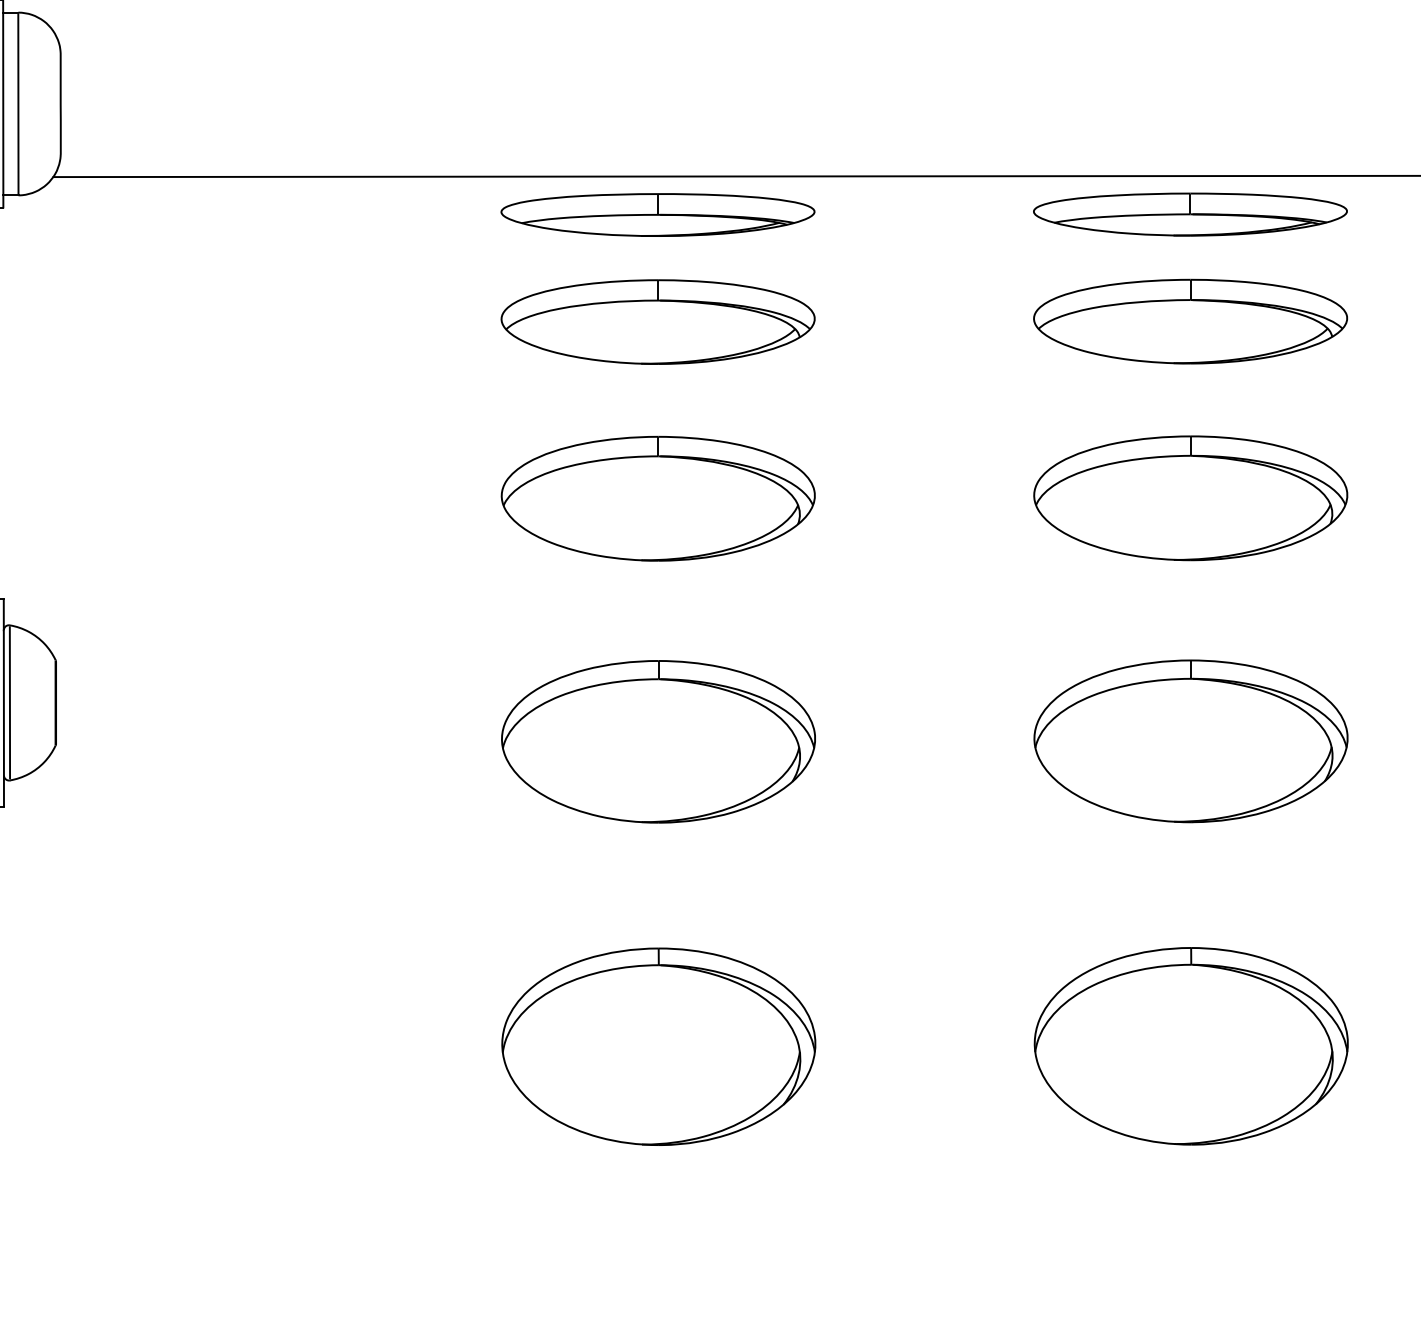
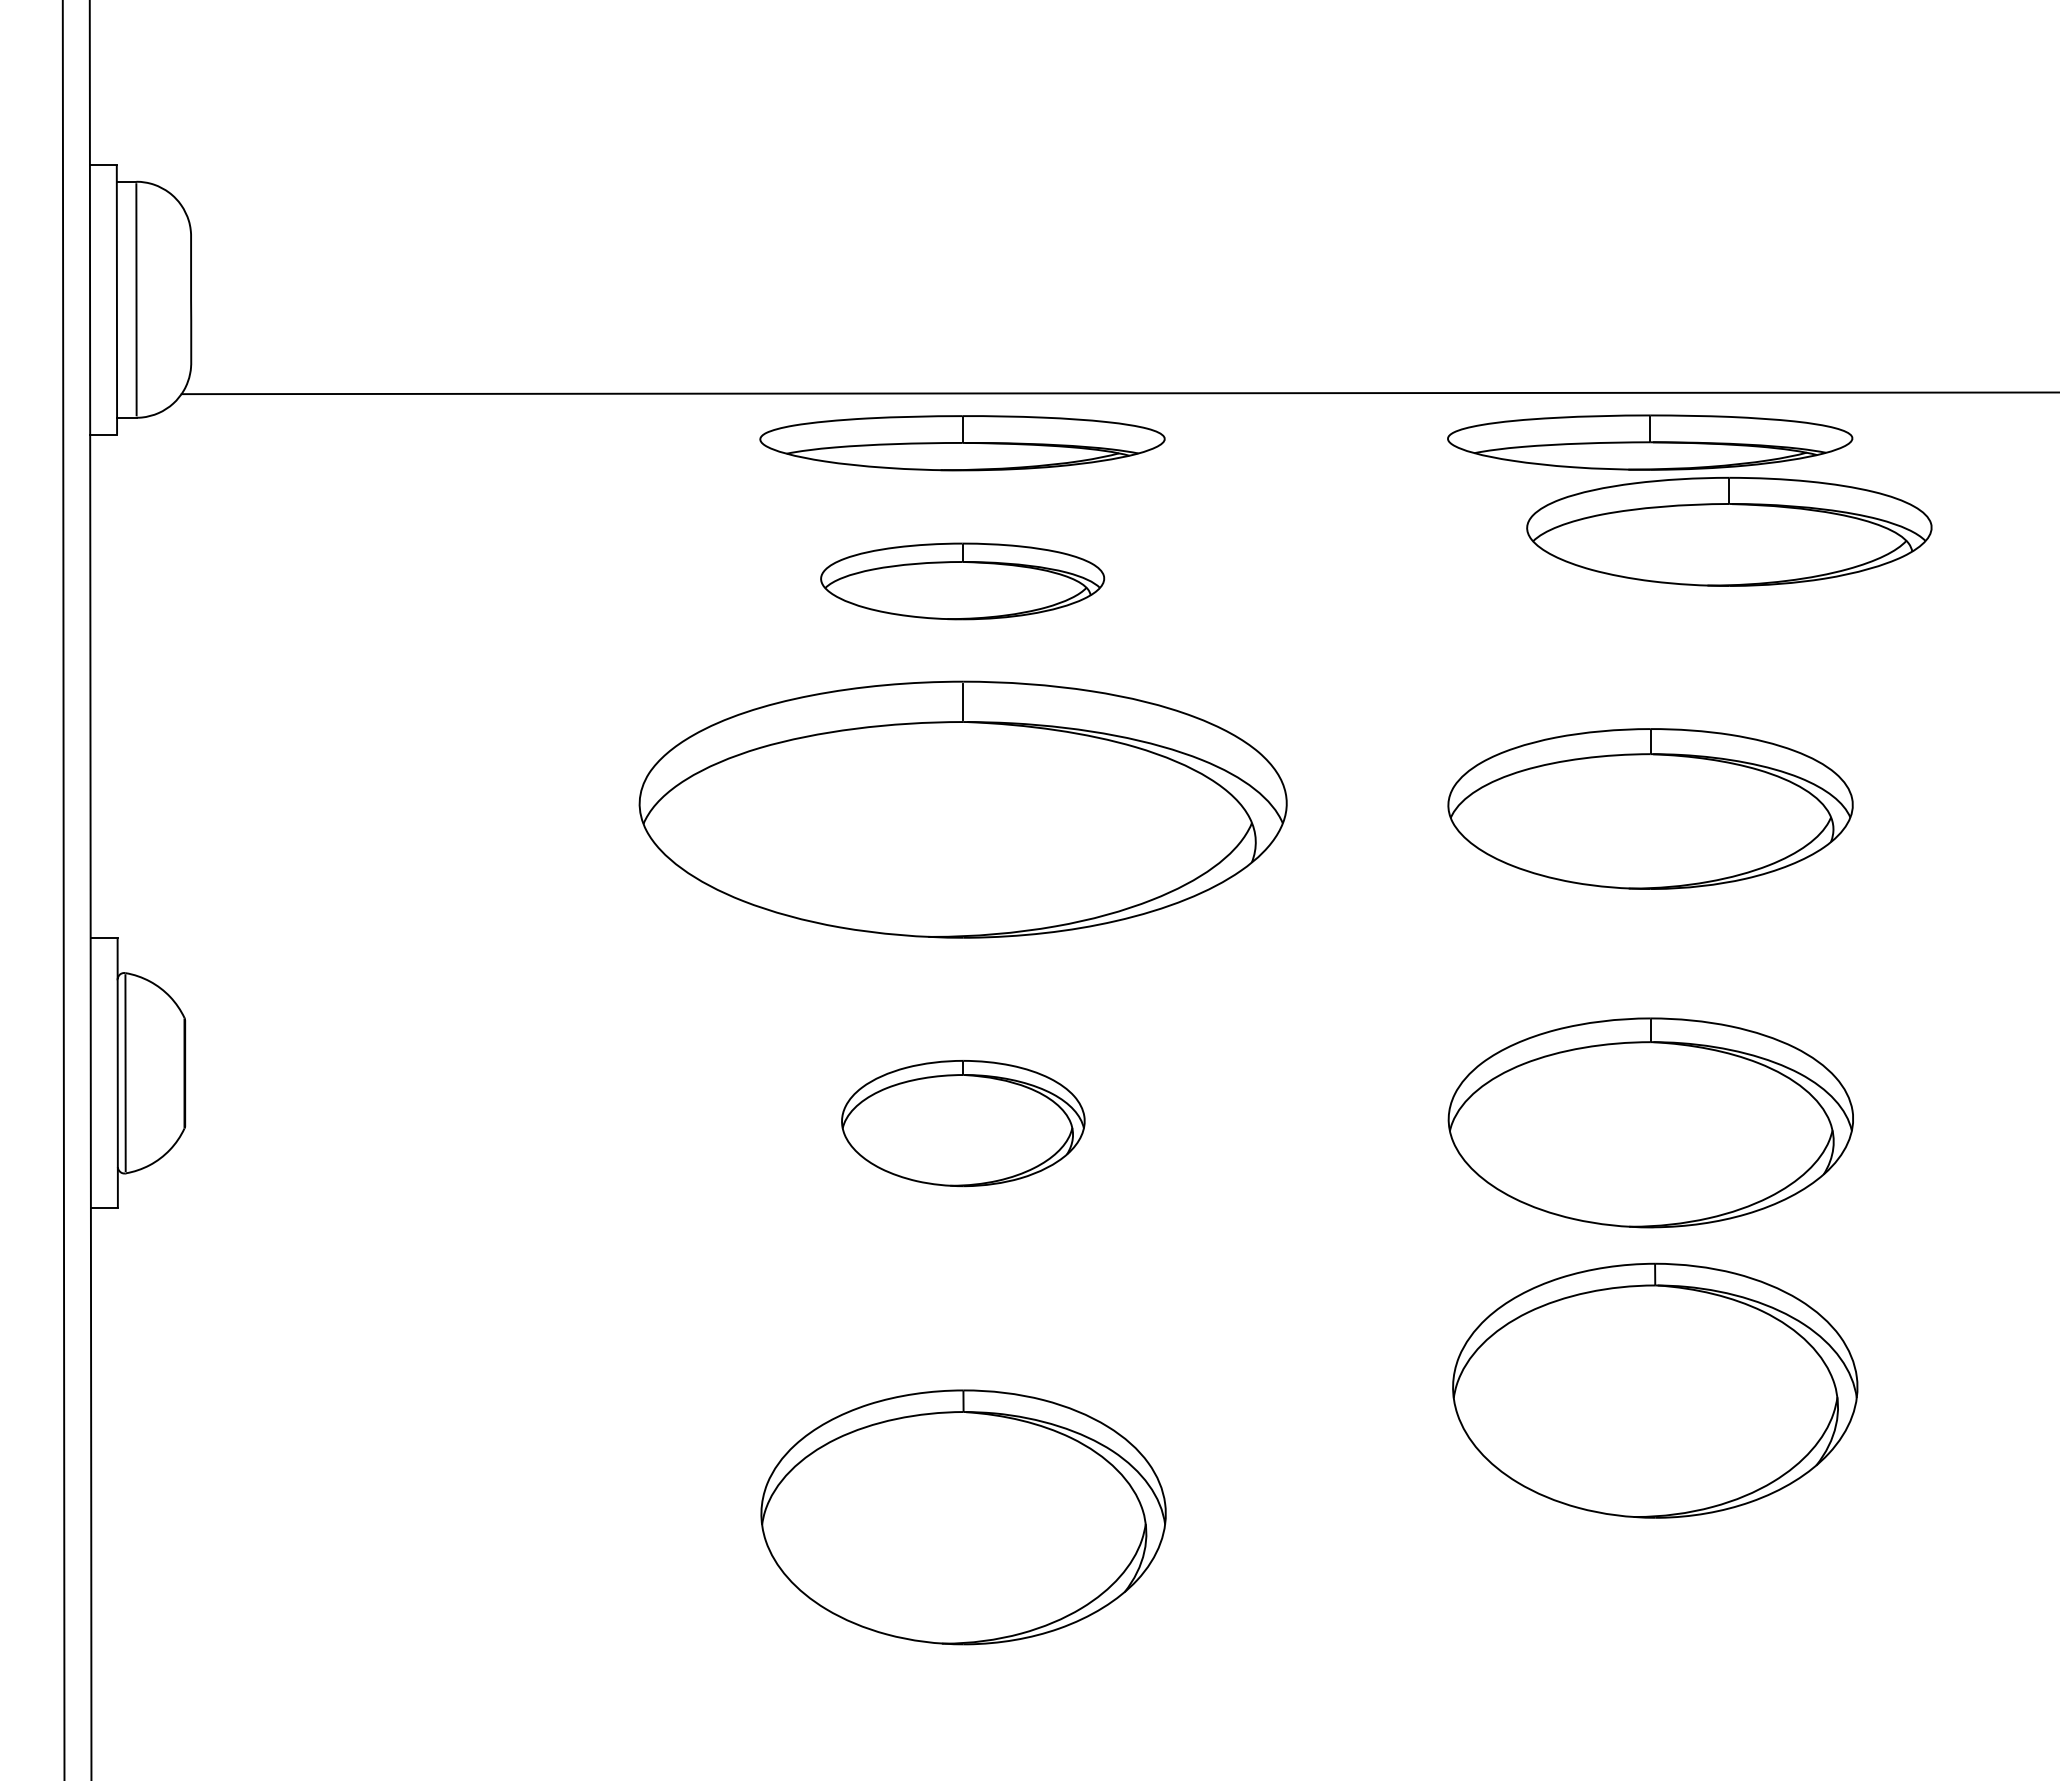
part: (1190, 321) -> (1729, 531), moved
part: (657, 322) -> (962, 581), size x0.7
part: (657, 498) -> (962, 809), size x1.6
part: (658, 741) -> (963, 1123), size x0.6
part: (1191, 1046) -> (1655, 1390), moved

